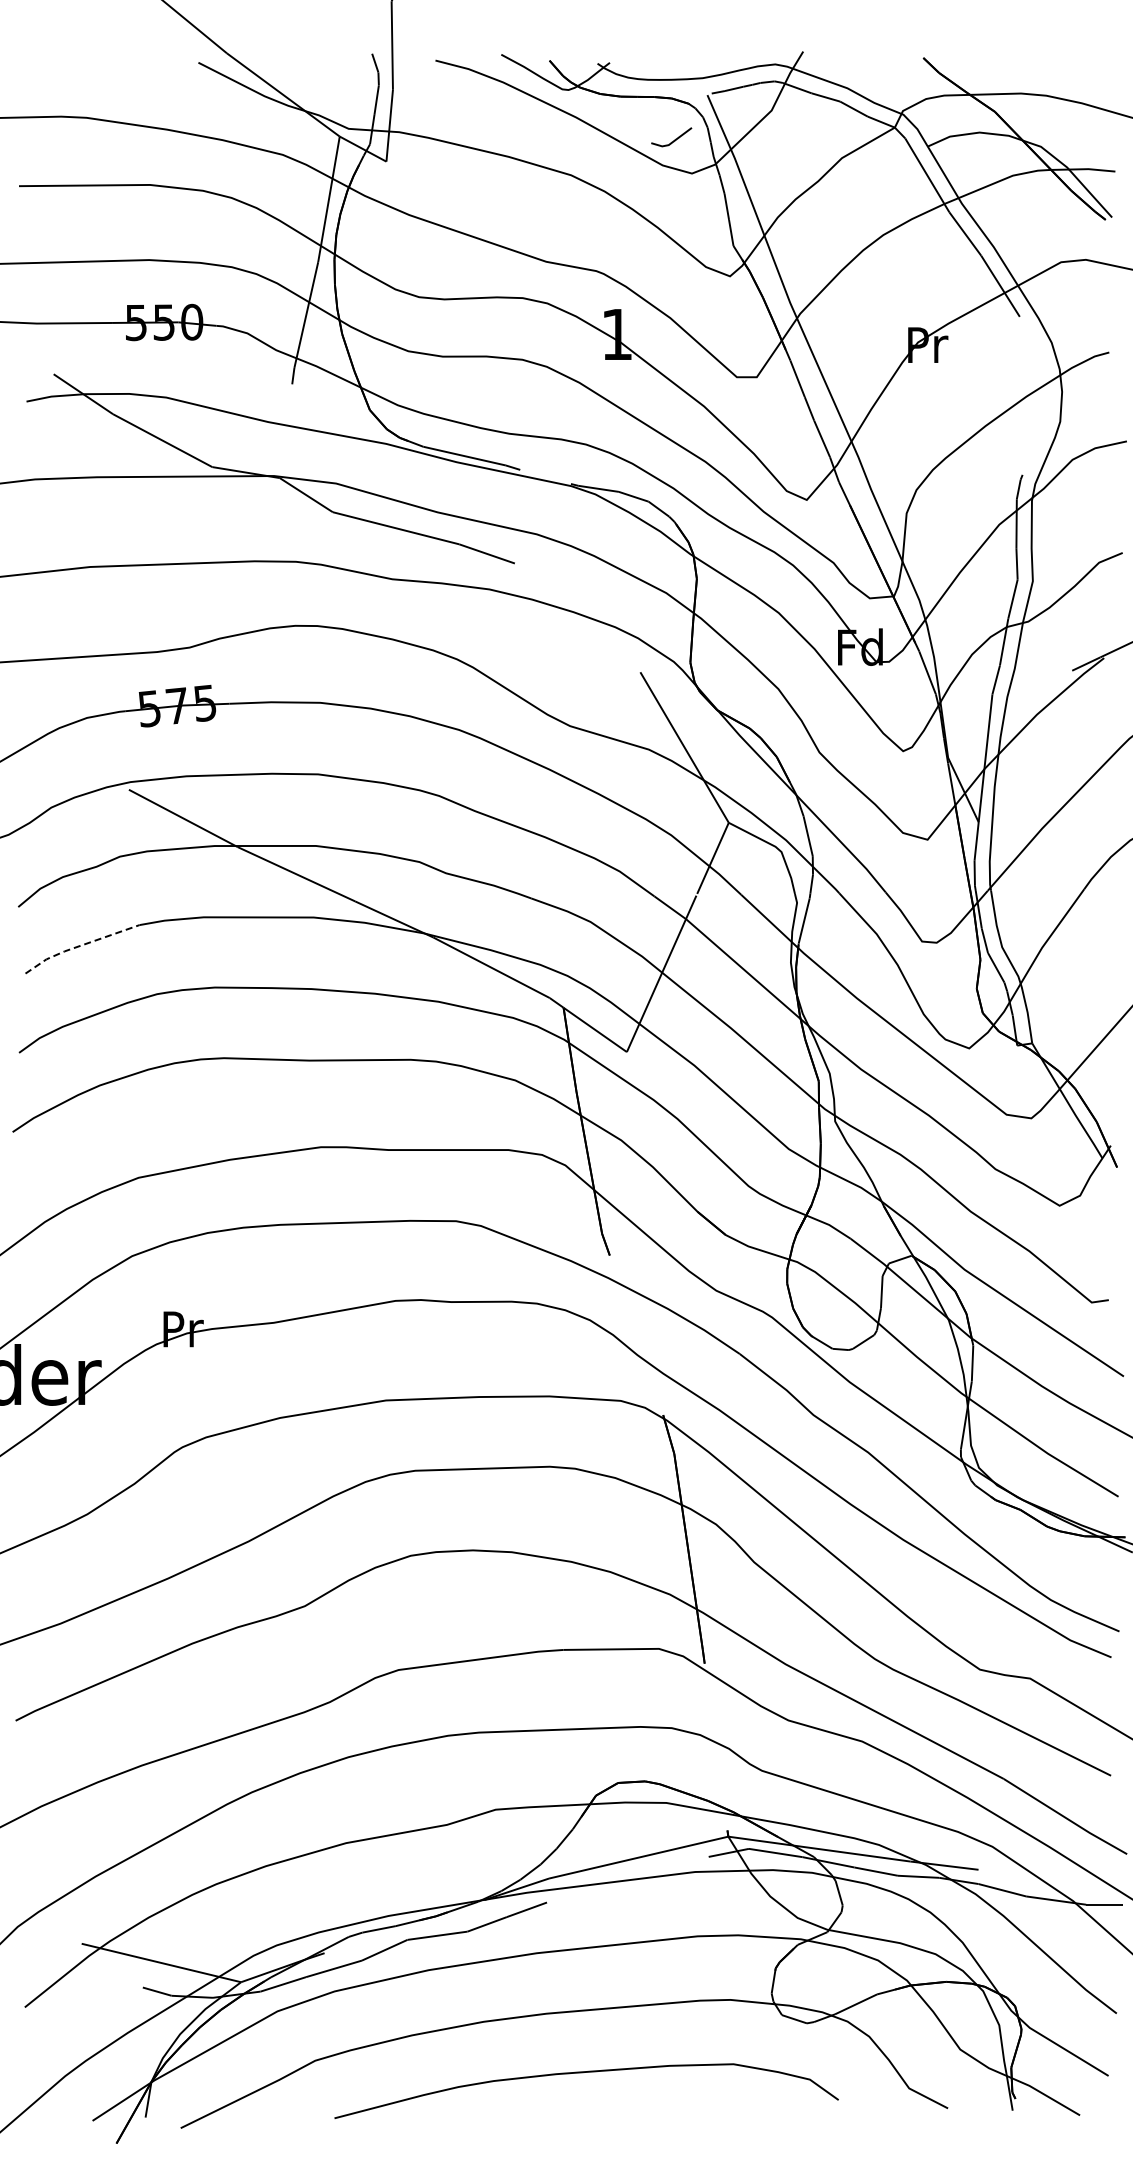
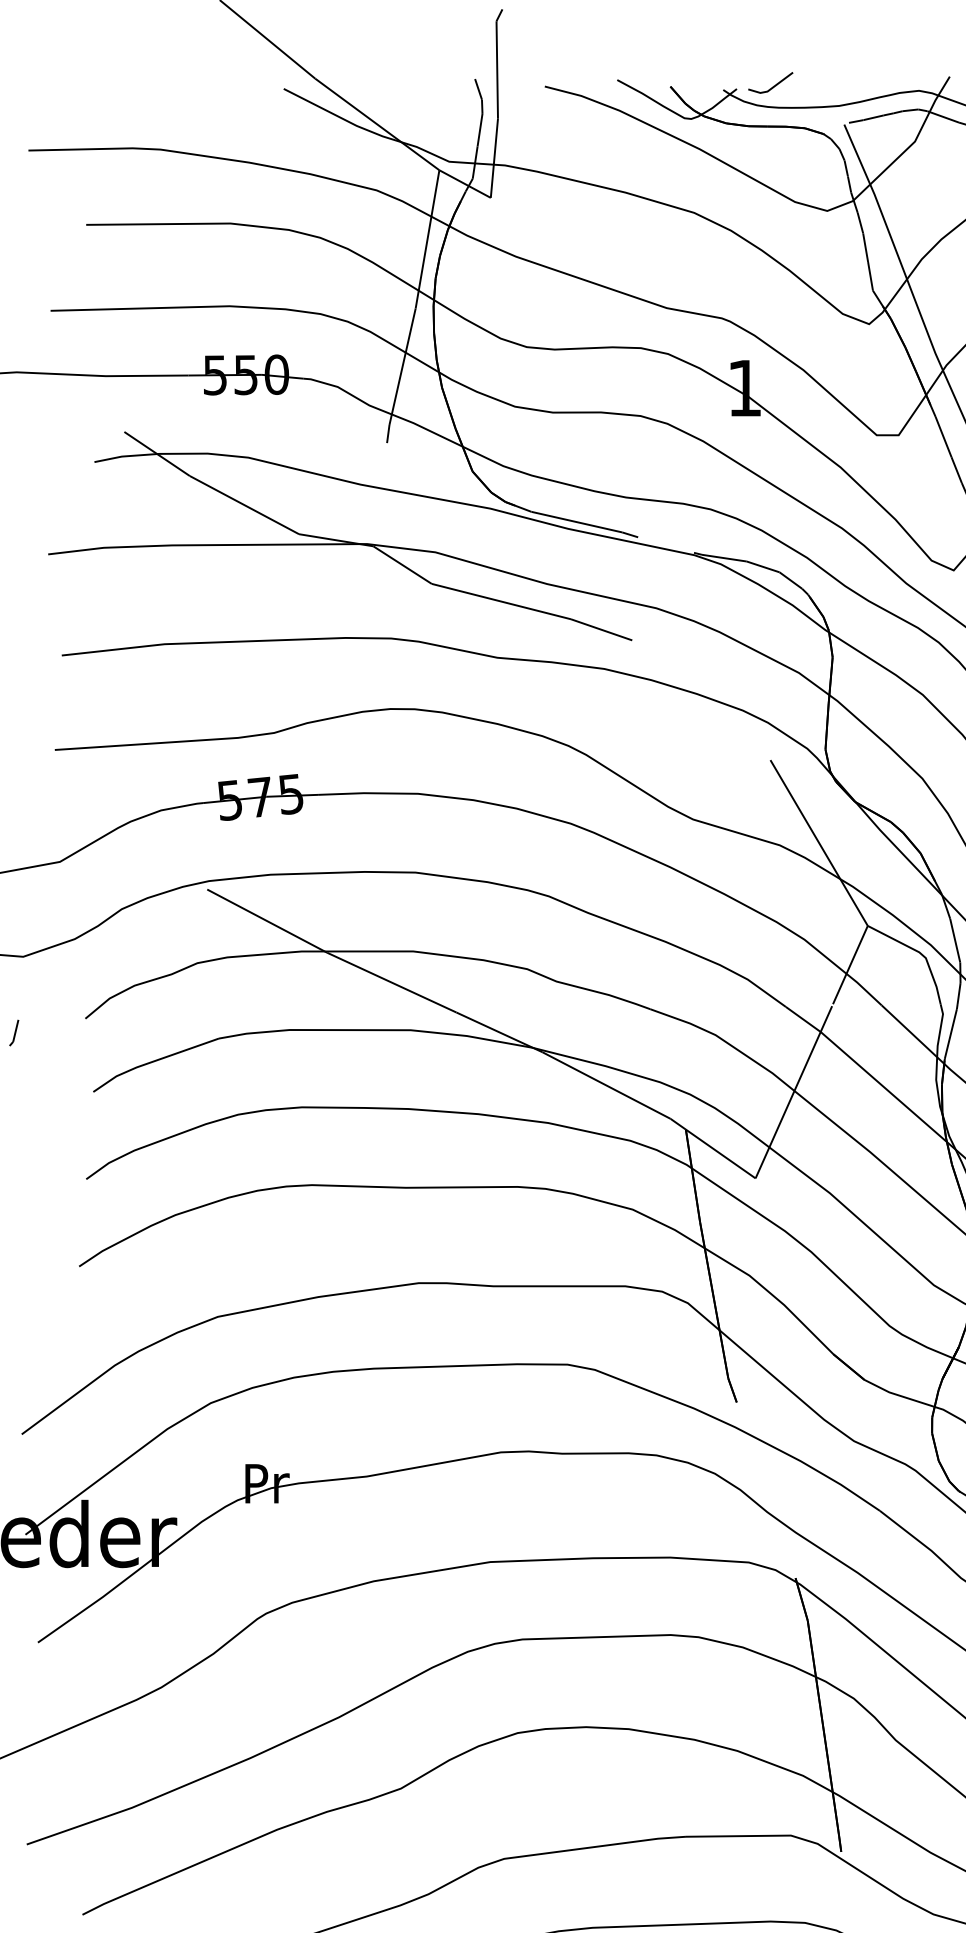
line: (674, 139) -> (773, 85), moved
line: (79, 946) -> (152, 1062), dashed -> solid

